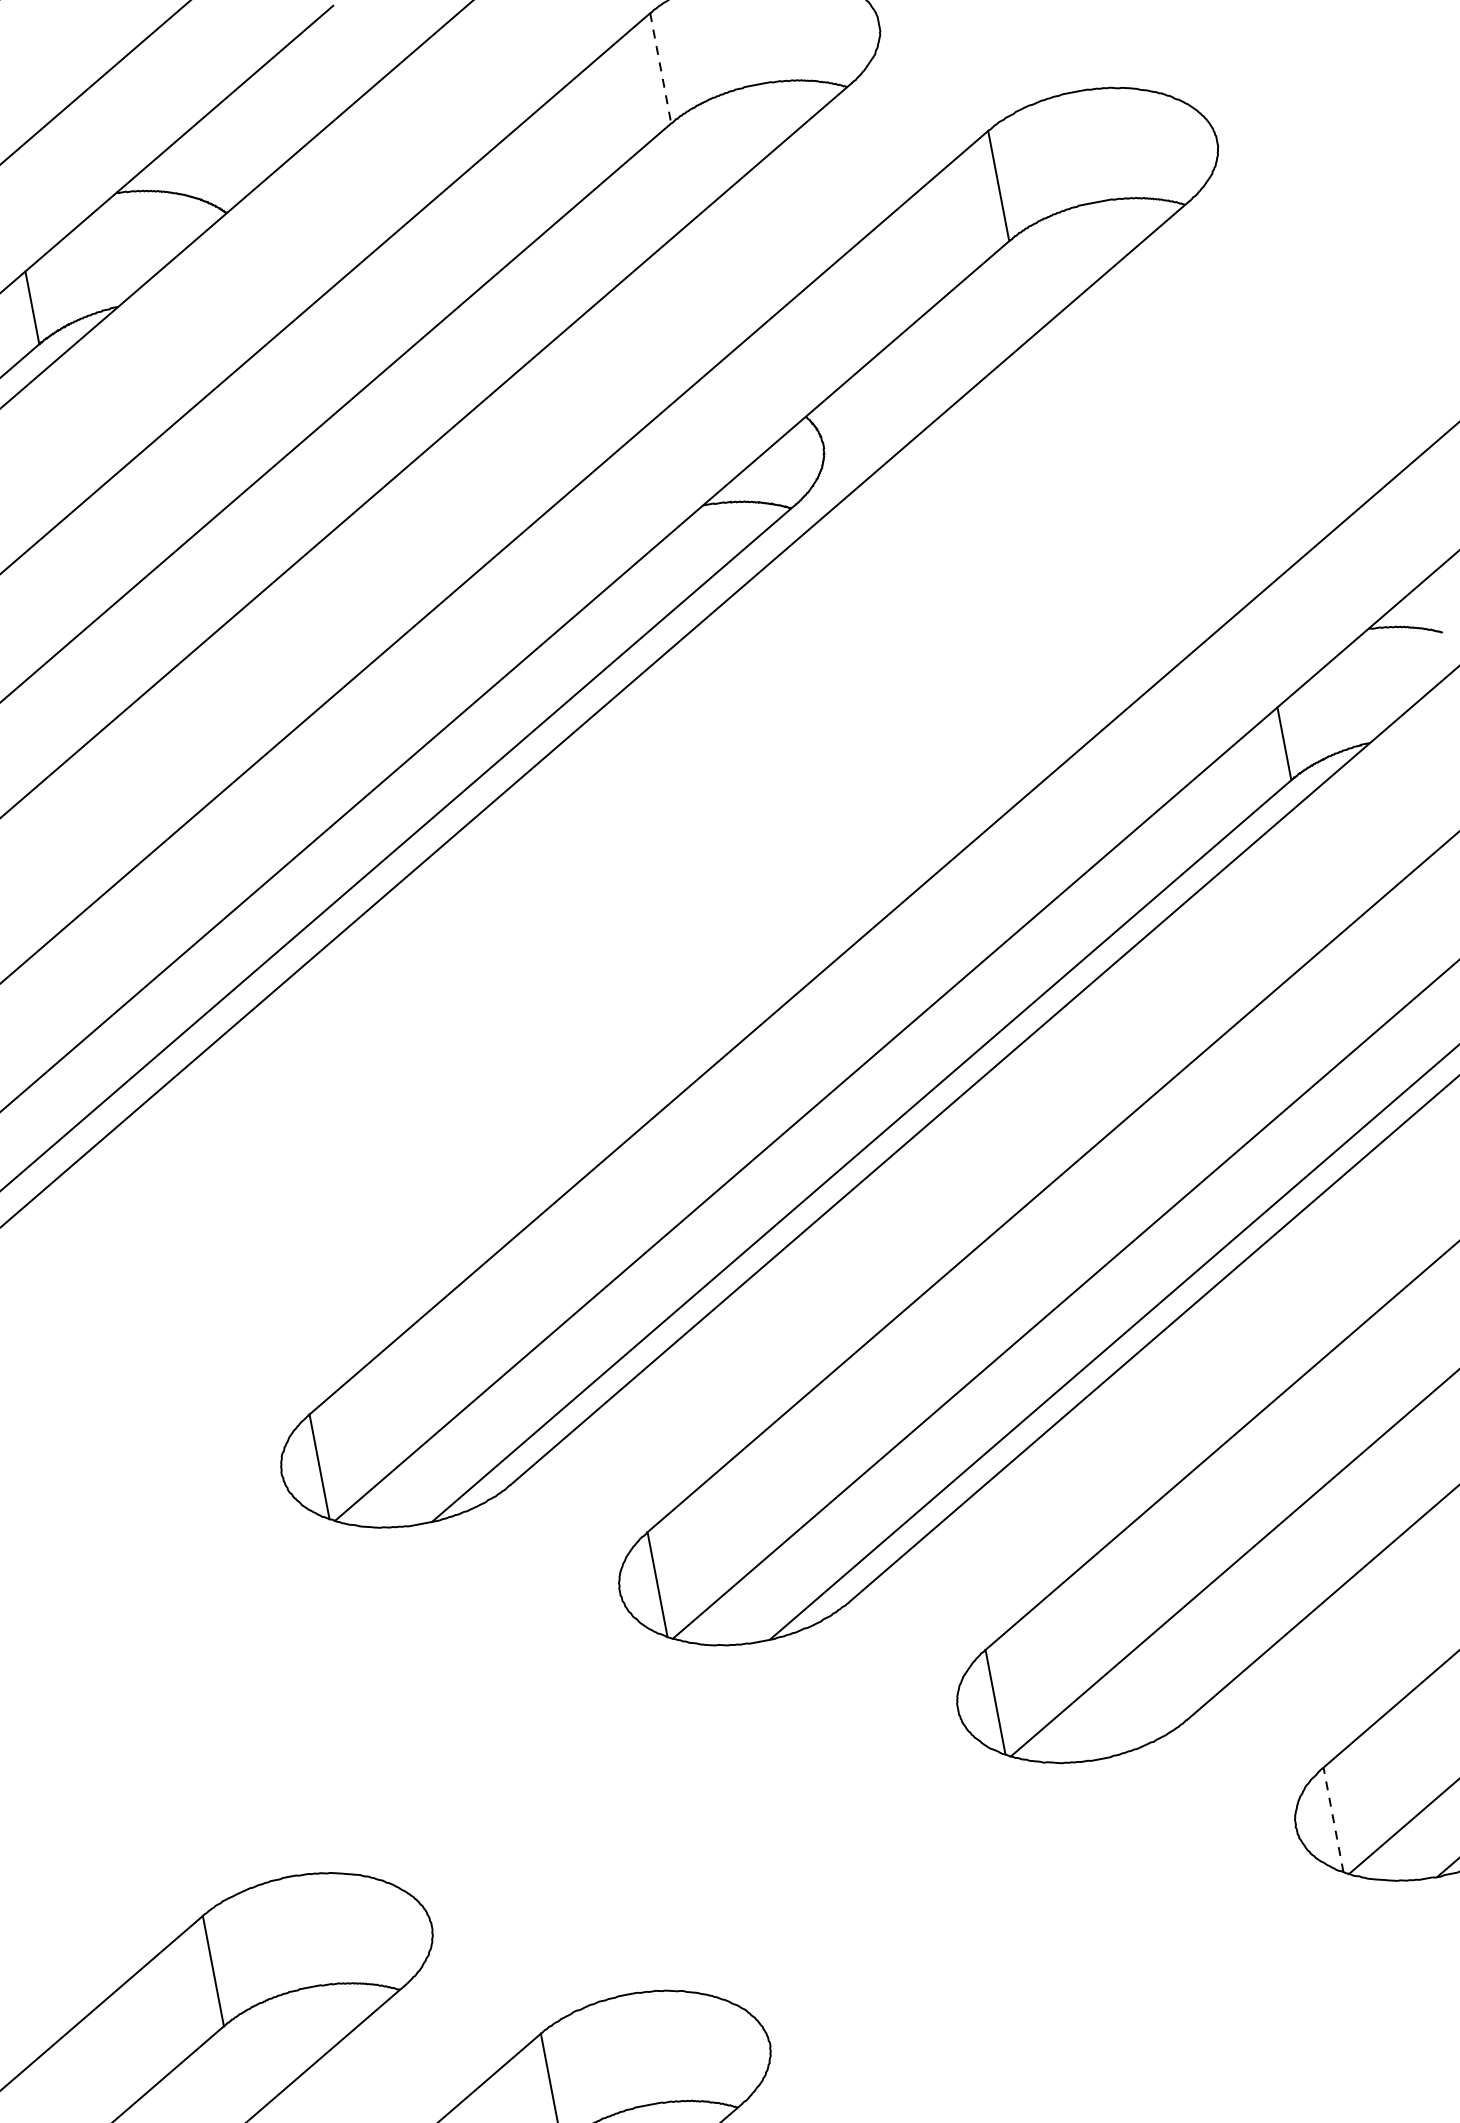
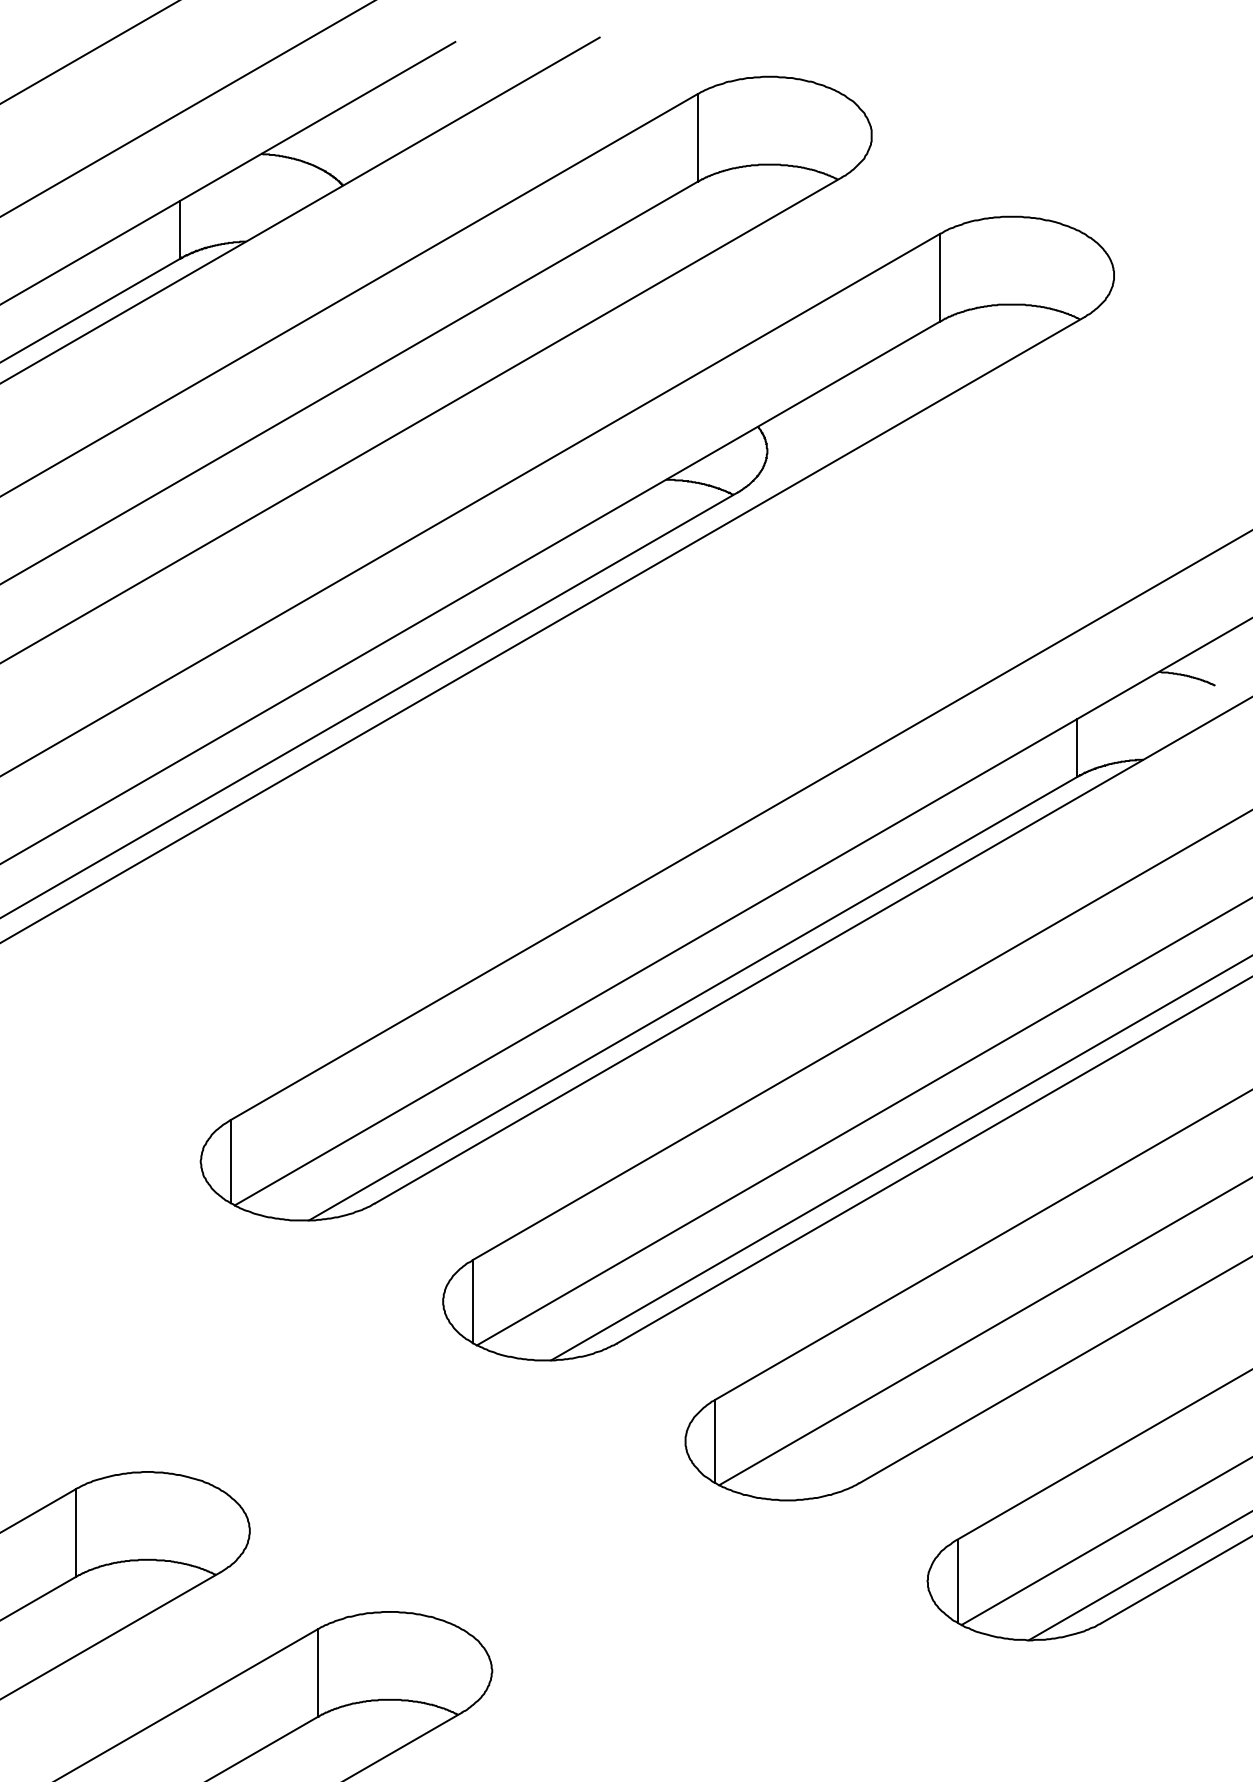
line: (660, 67) -> (697, 137), dashed -> solid
line: (1333, 1820) -> (957, 1581), dashed -> solid

